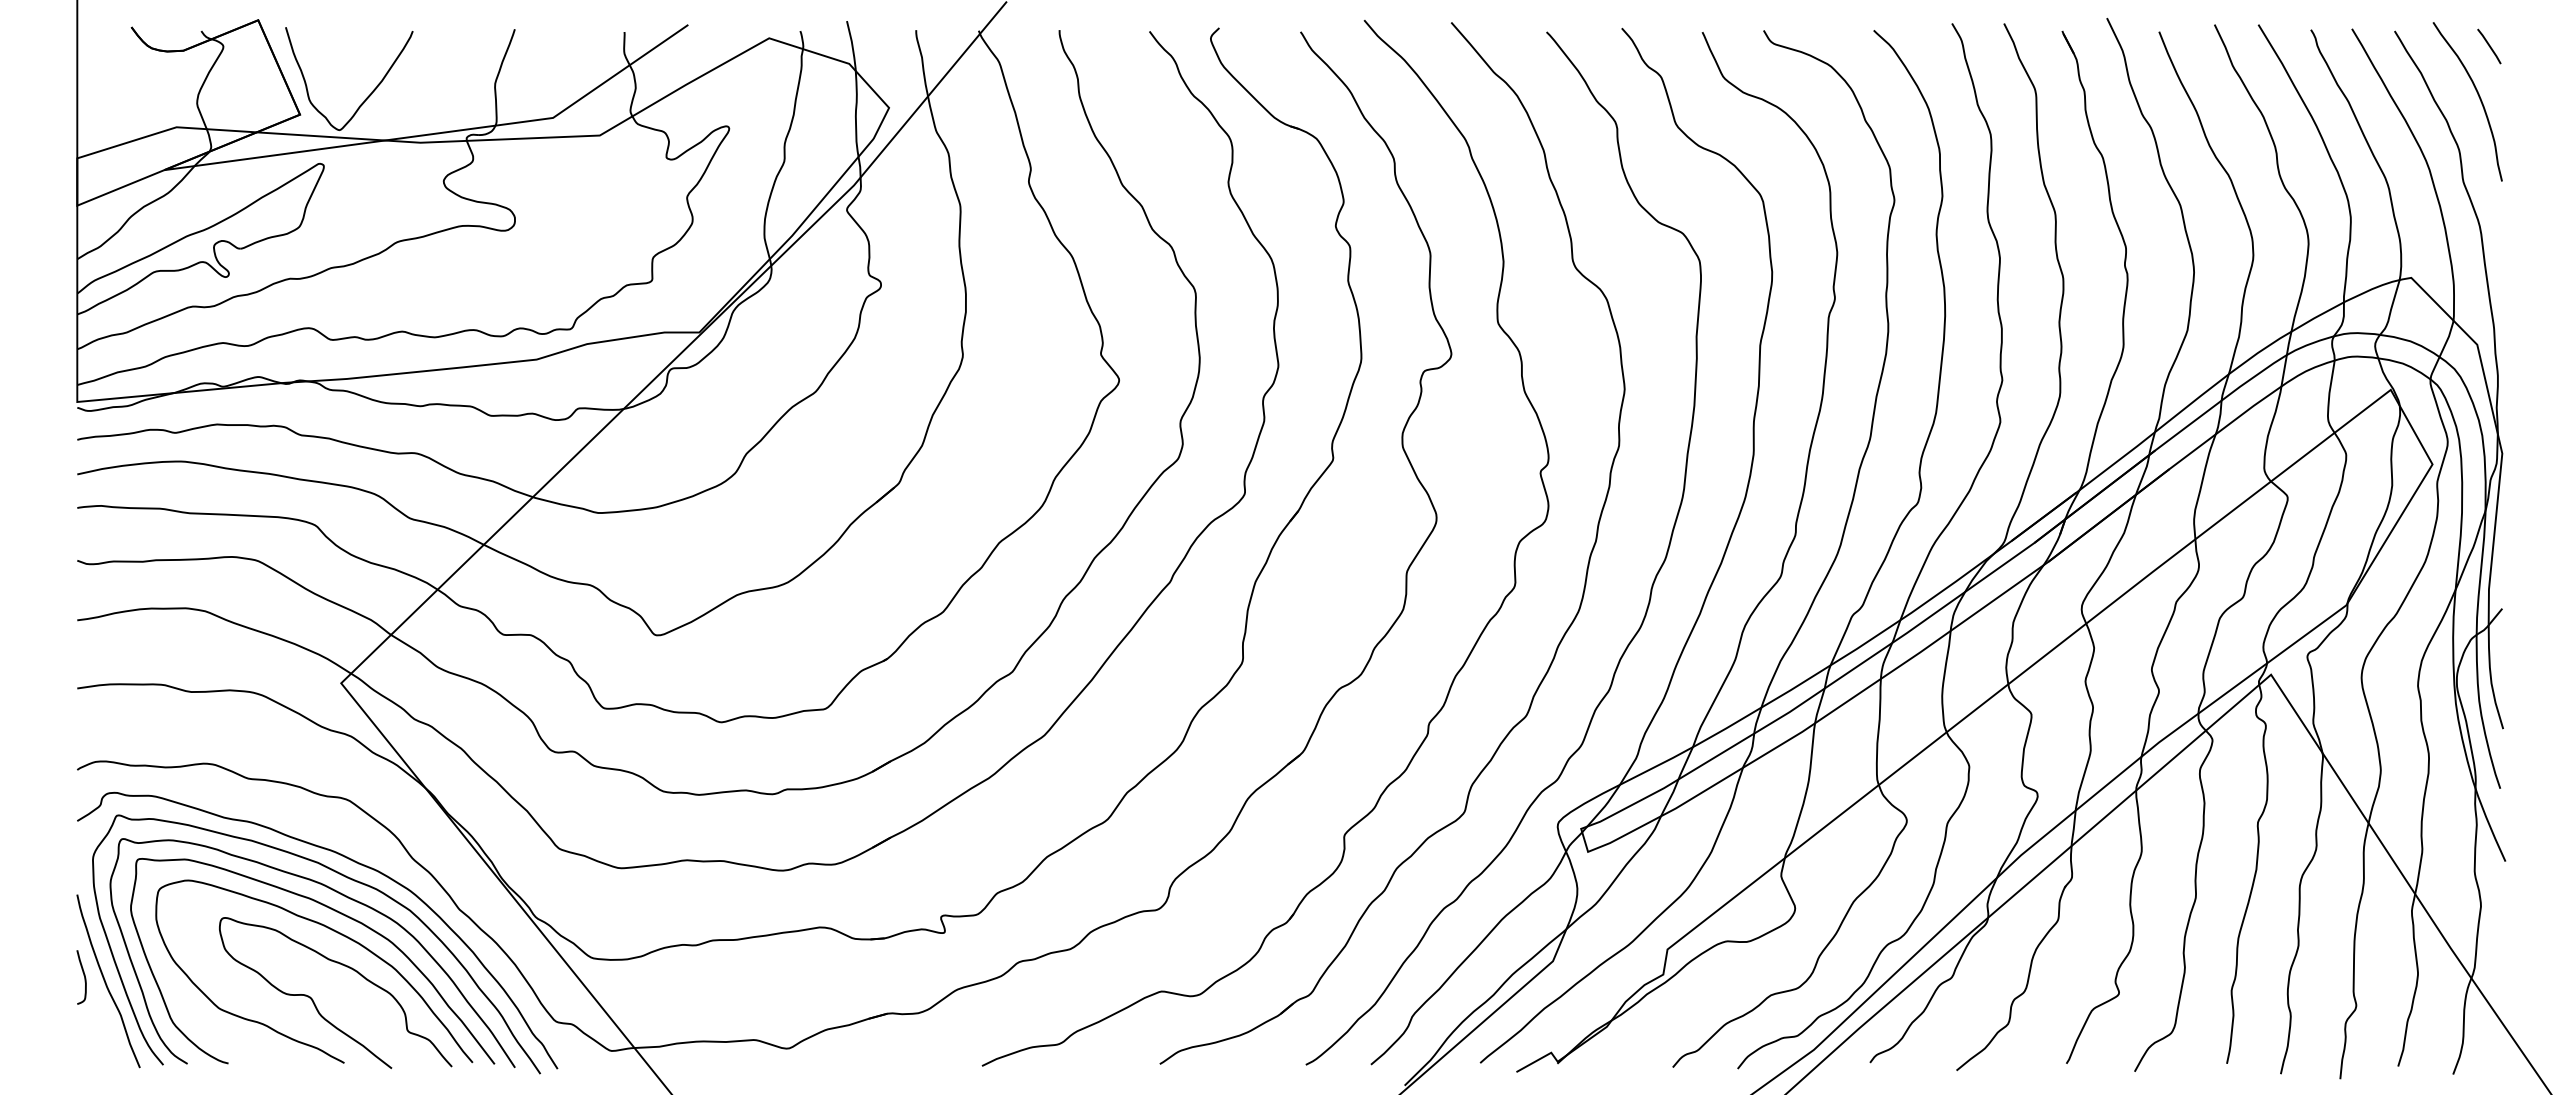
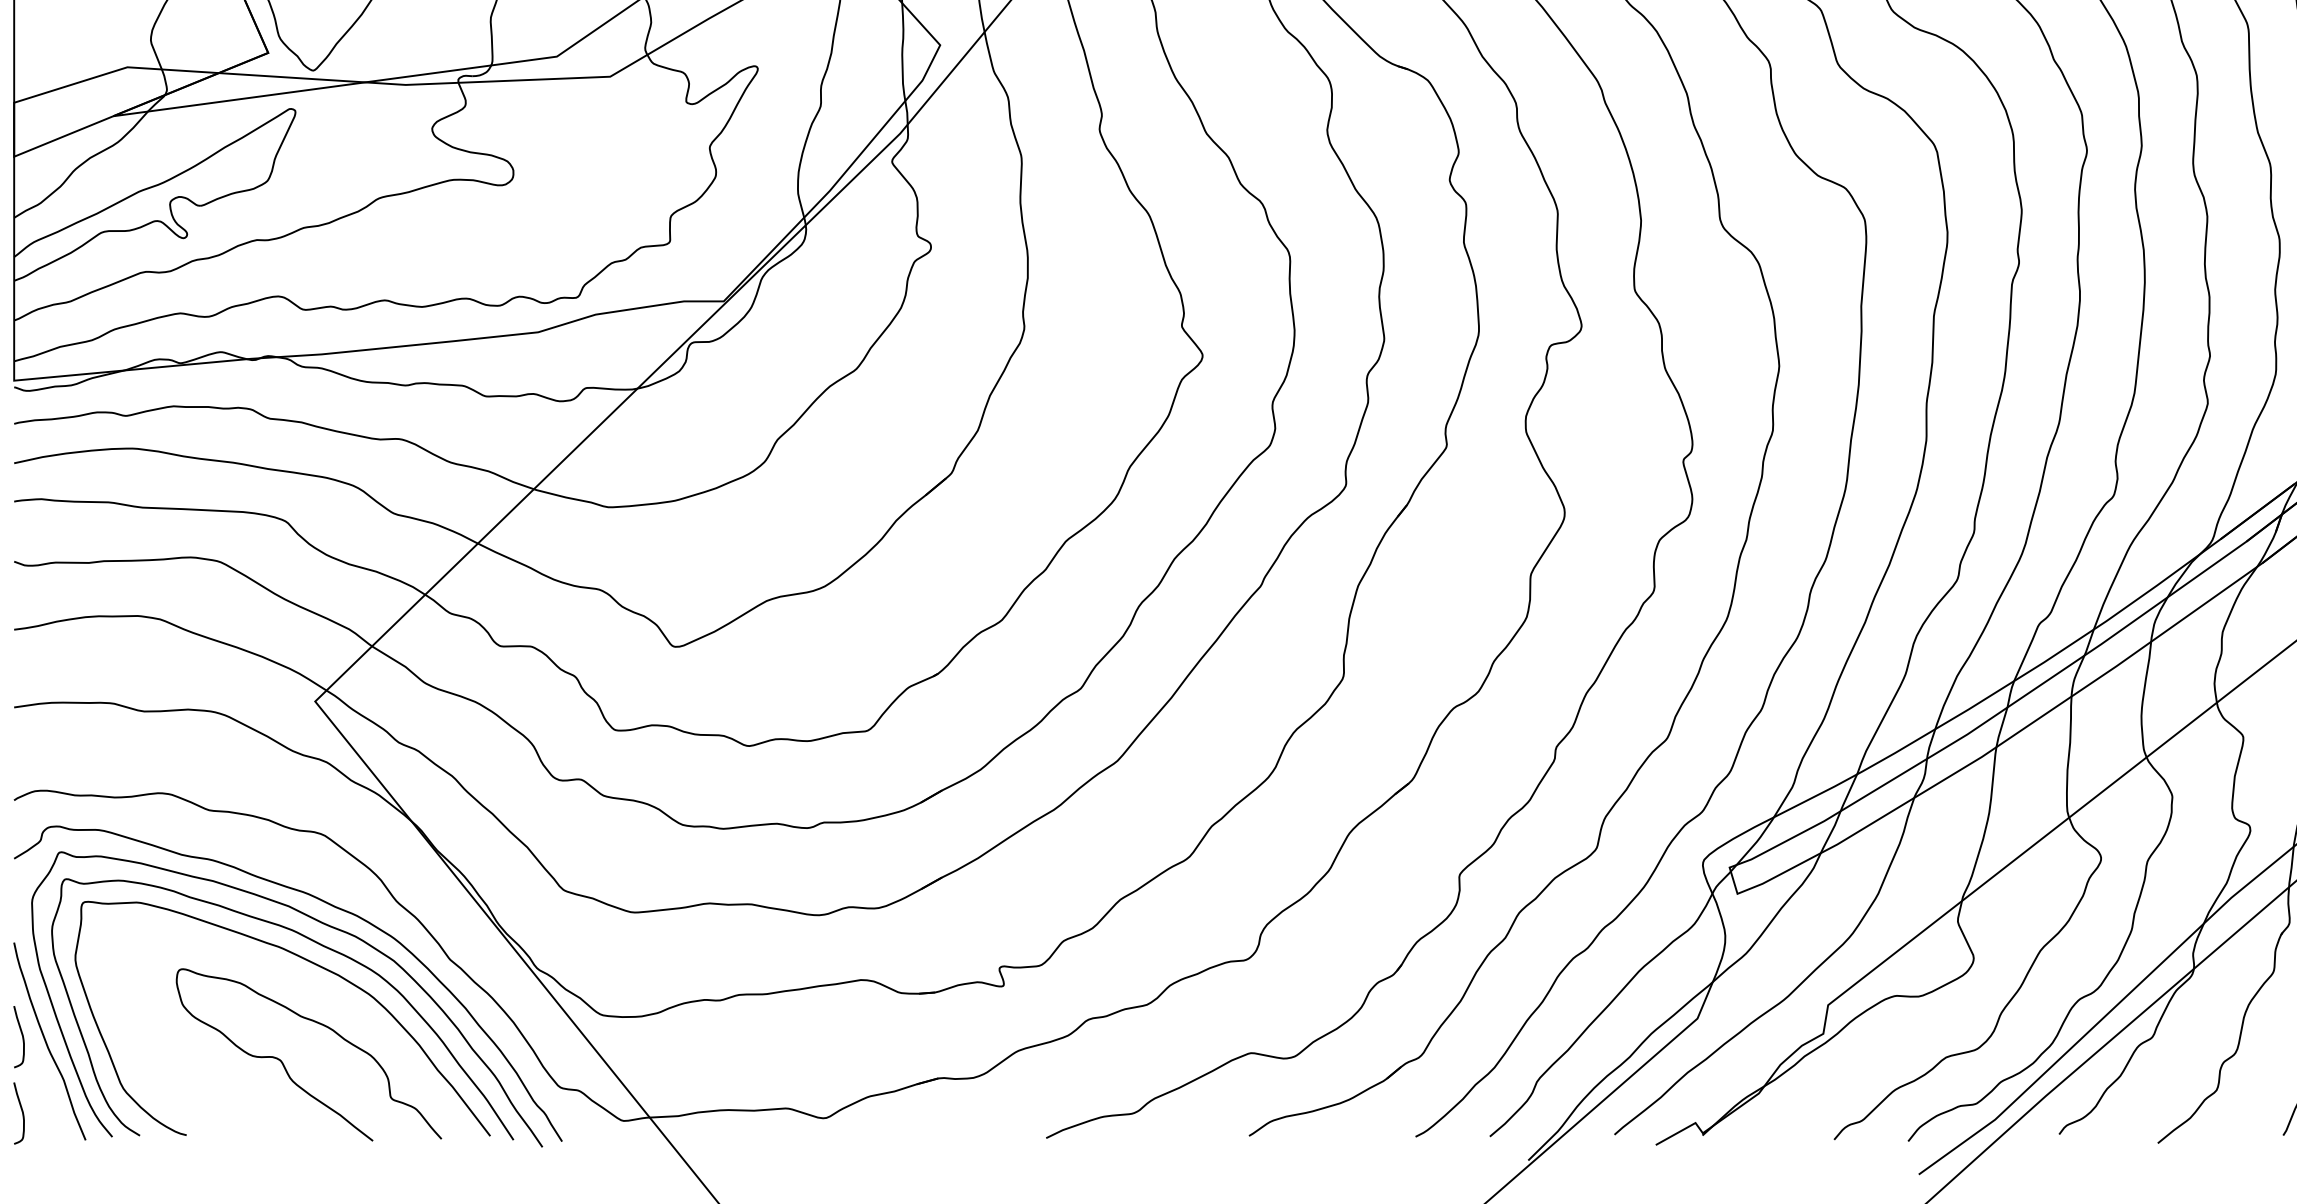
curve: (333, 931) -> (306, 984), removed
curve: (83, 1042) -> (21, 1111), added

